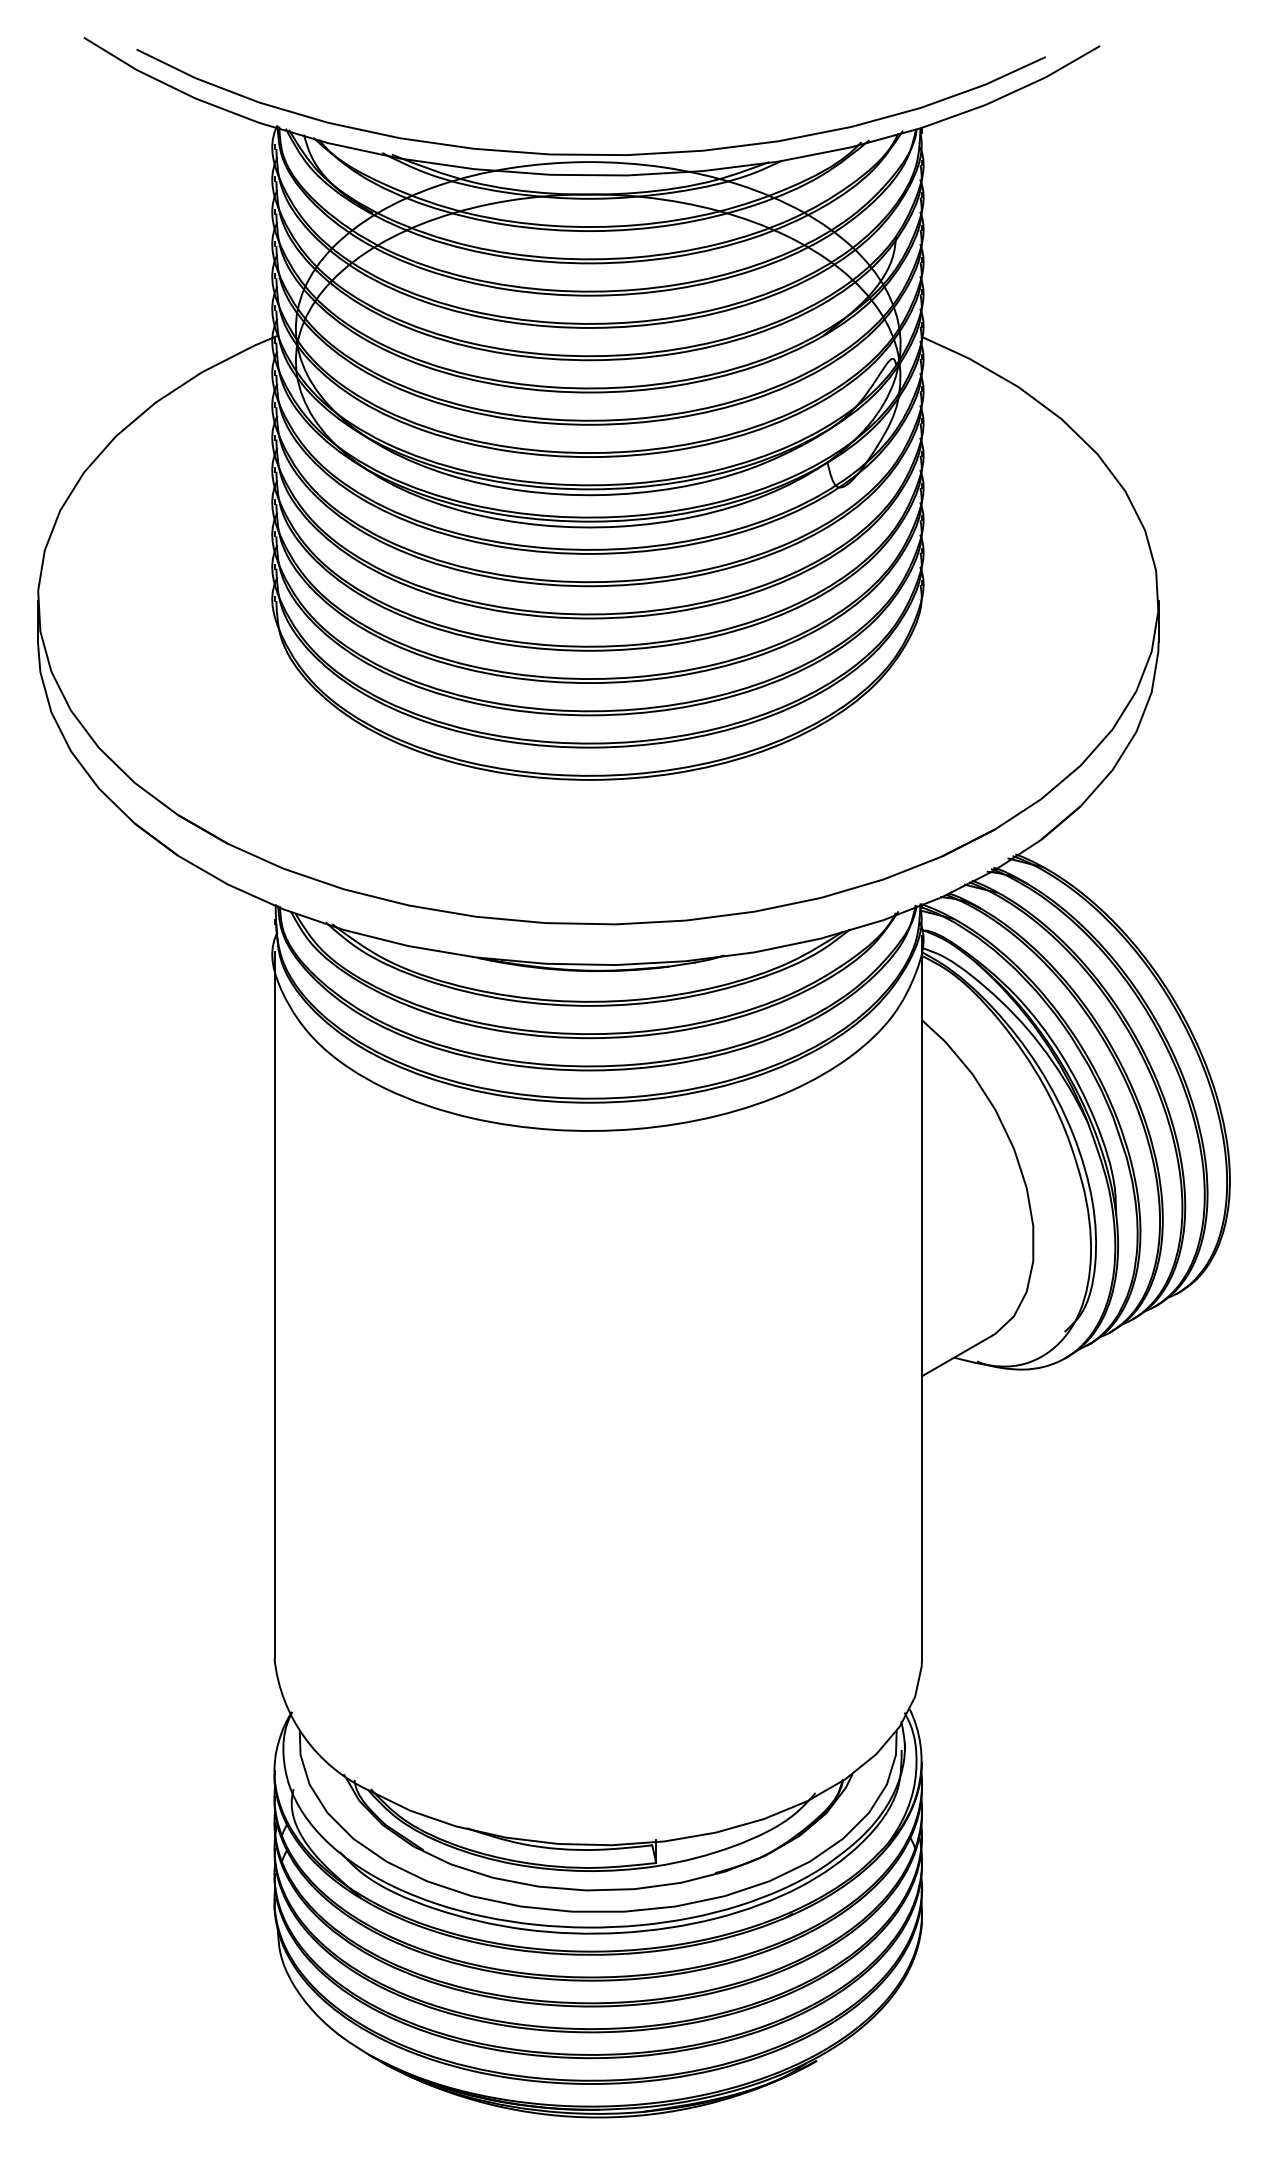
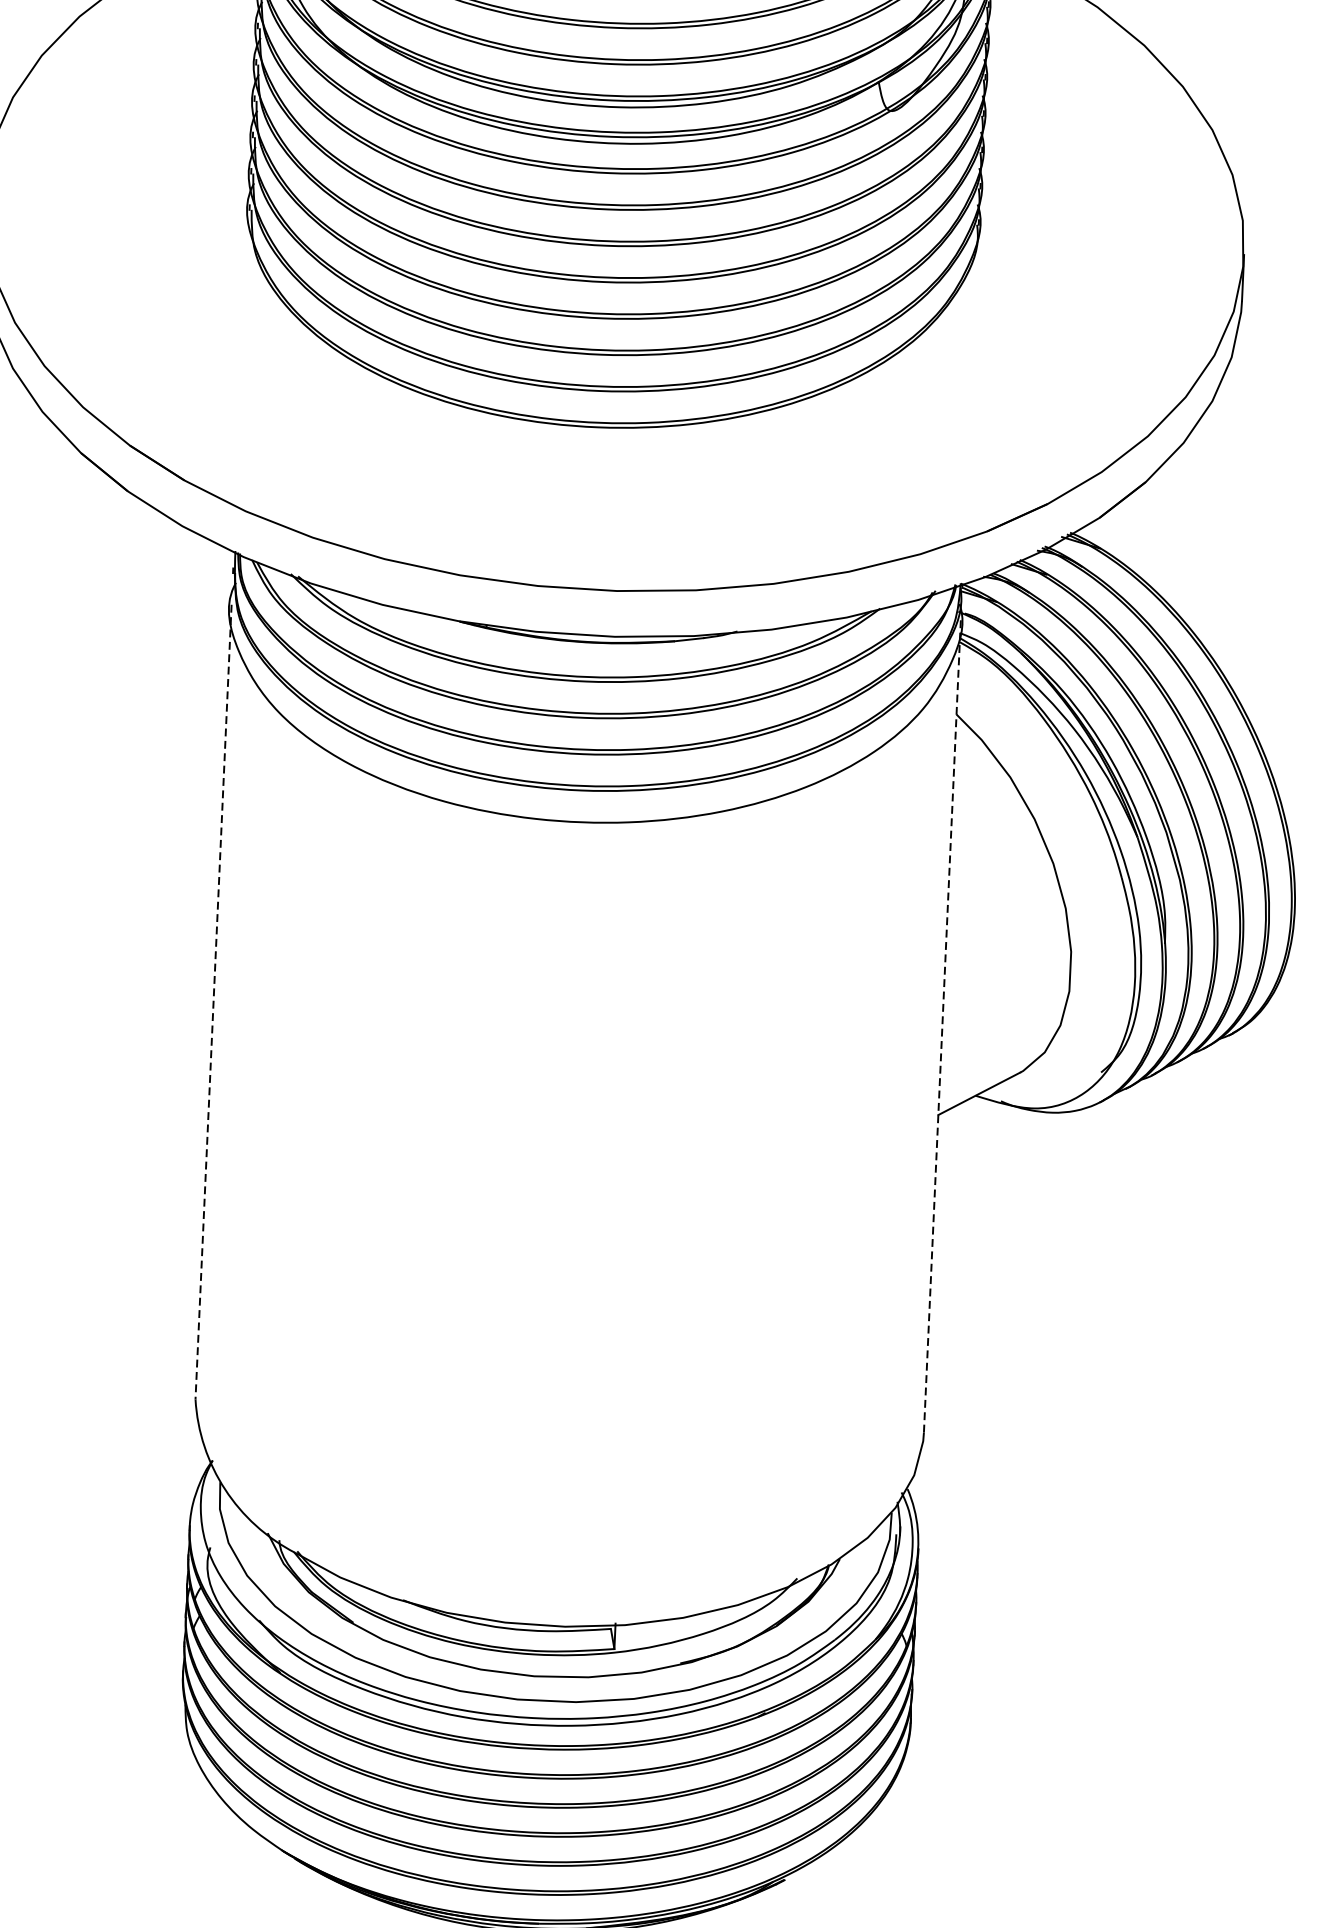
line: (922, 1296) -> (942, 1025), solid -> dashed
line: (274, 1305) -> (213, 1002), solid -> dashed

